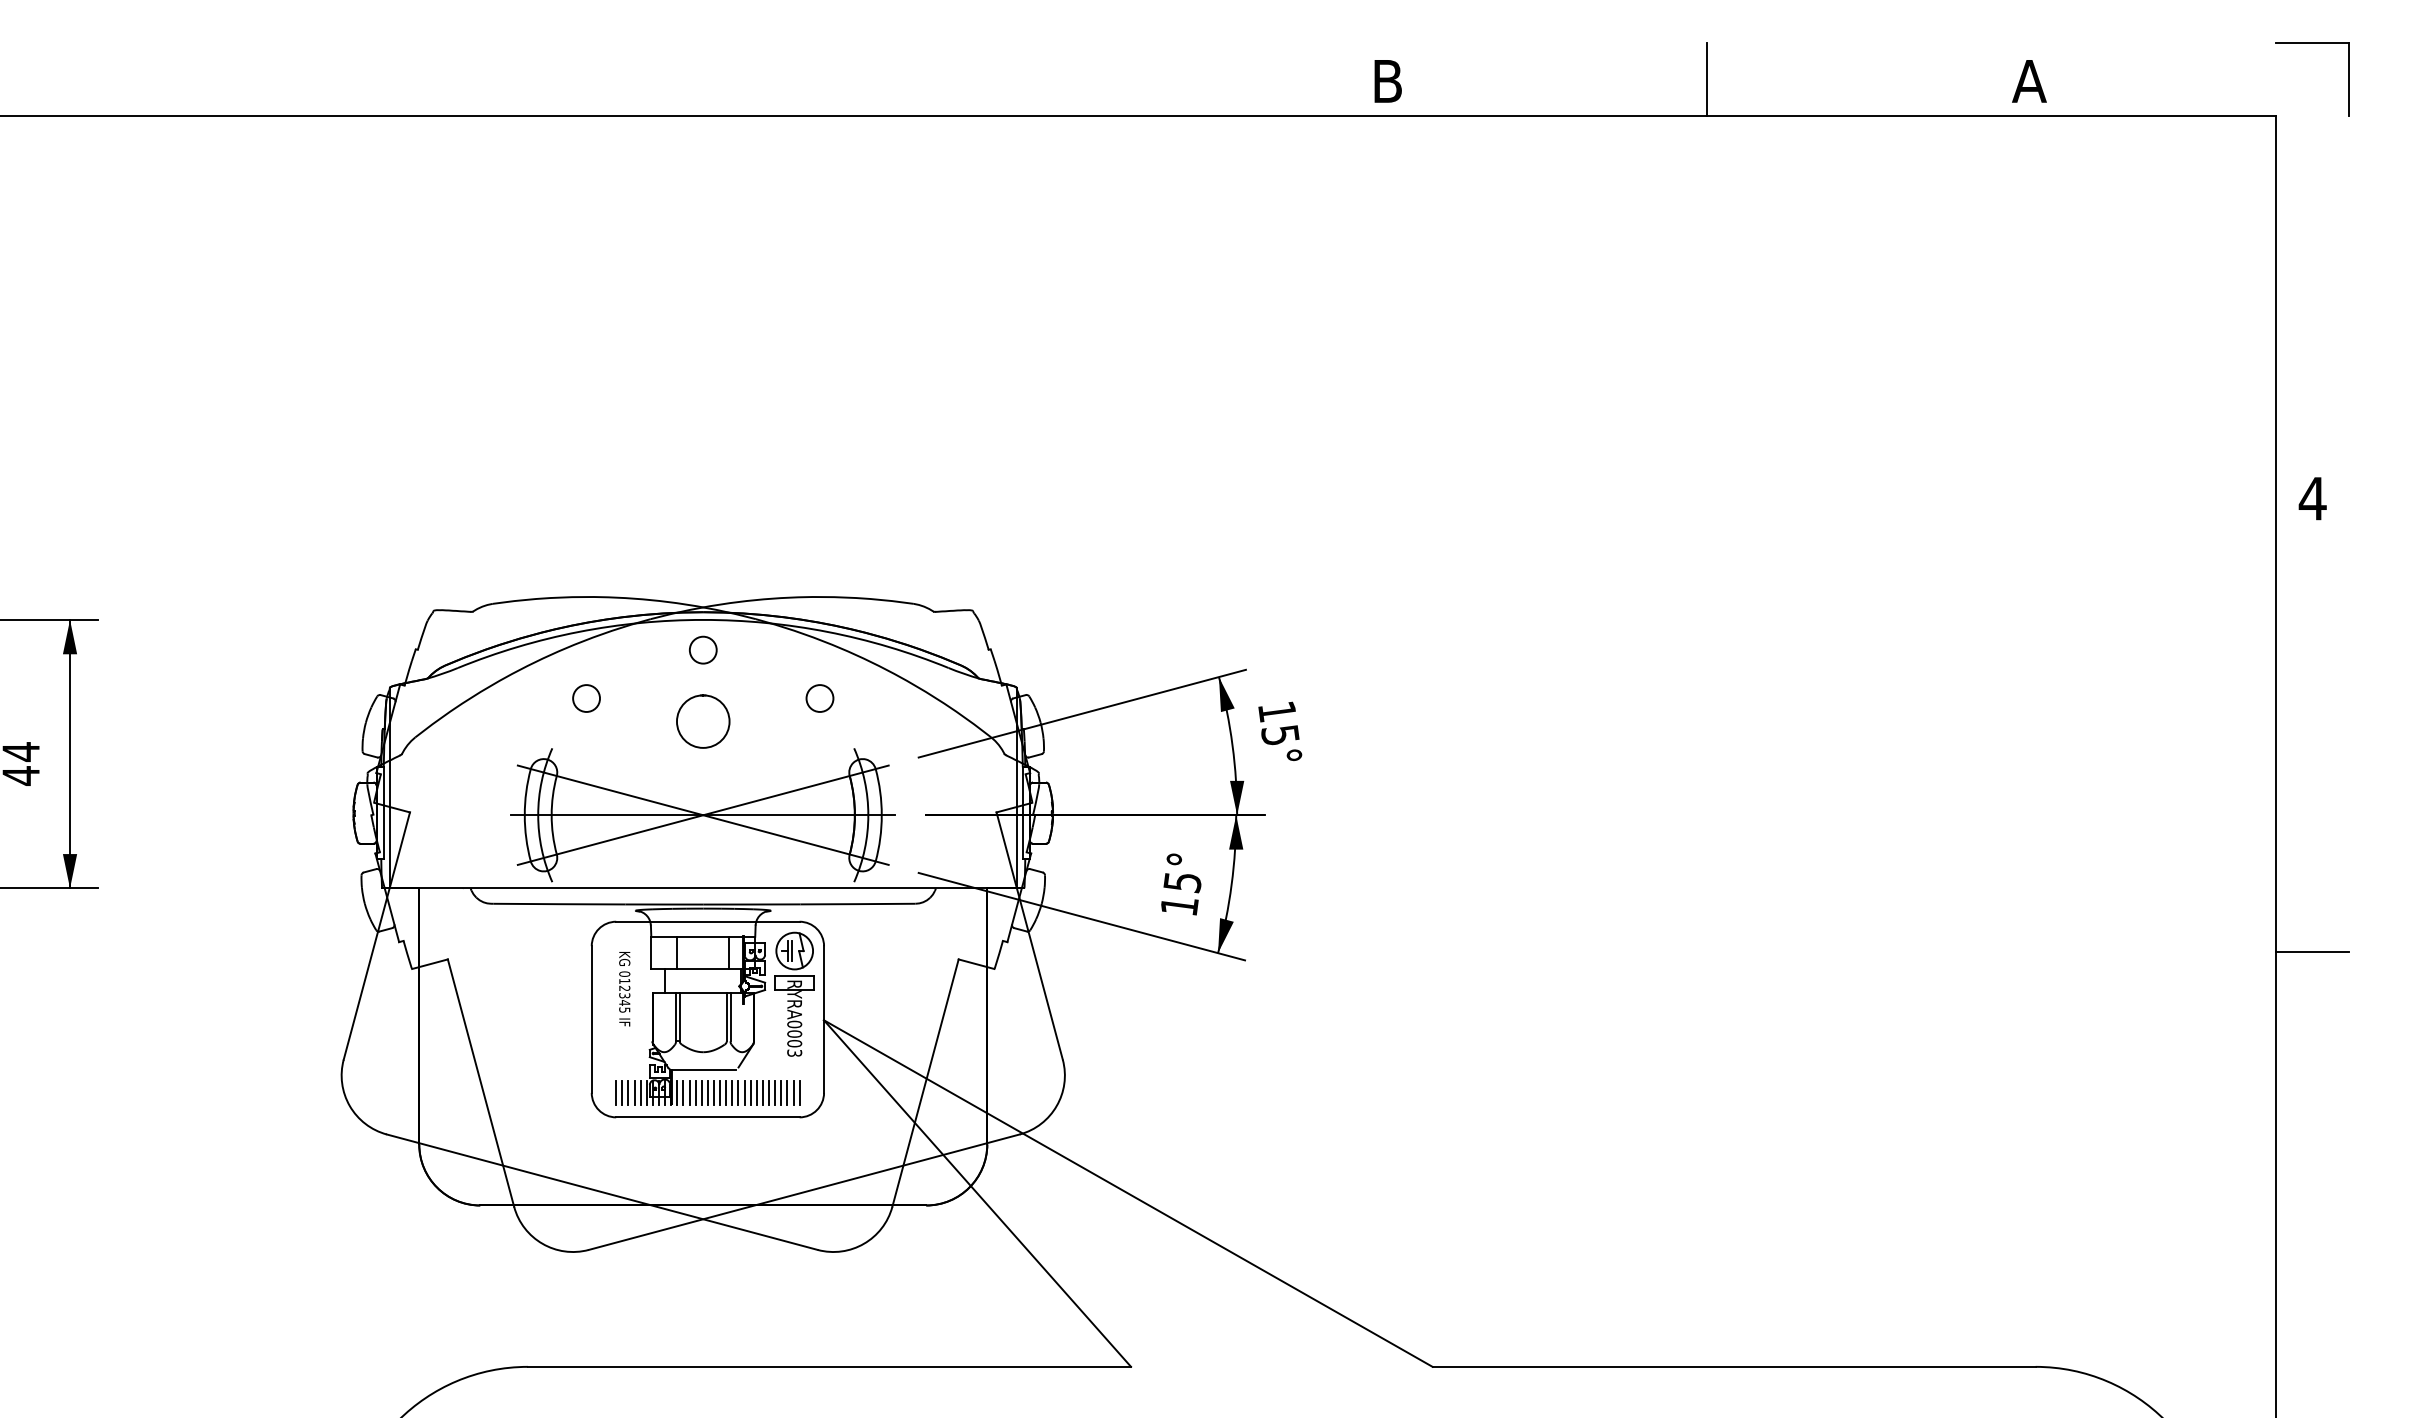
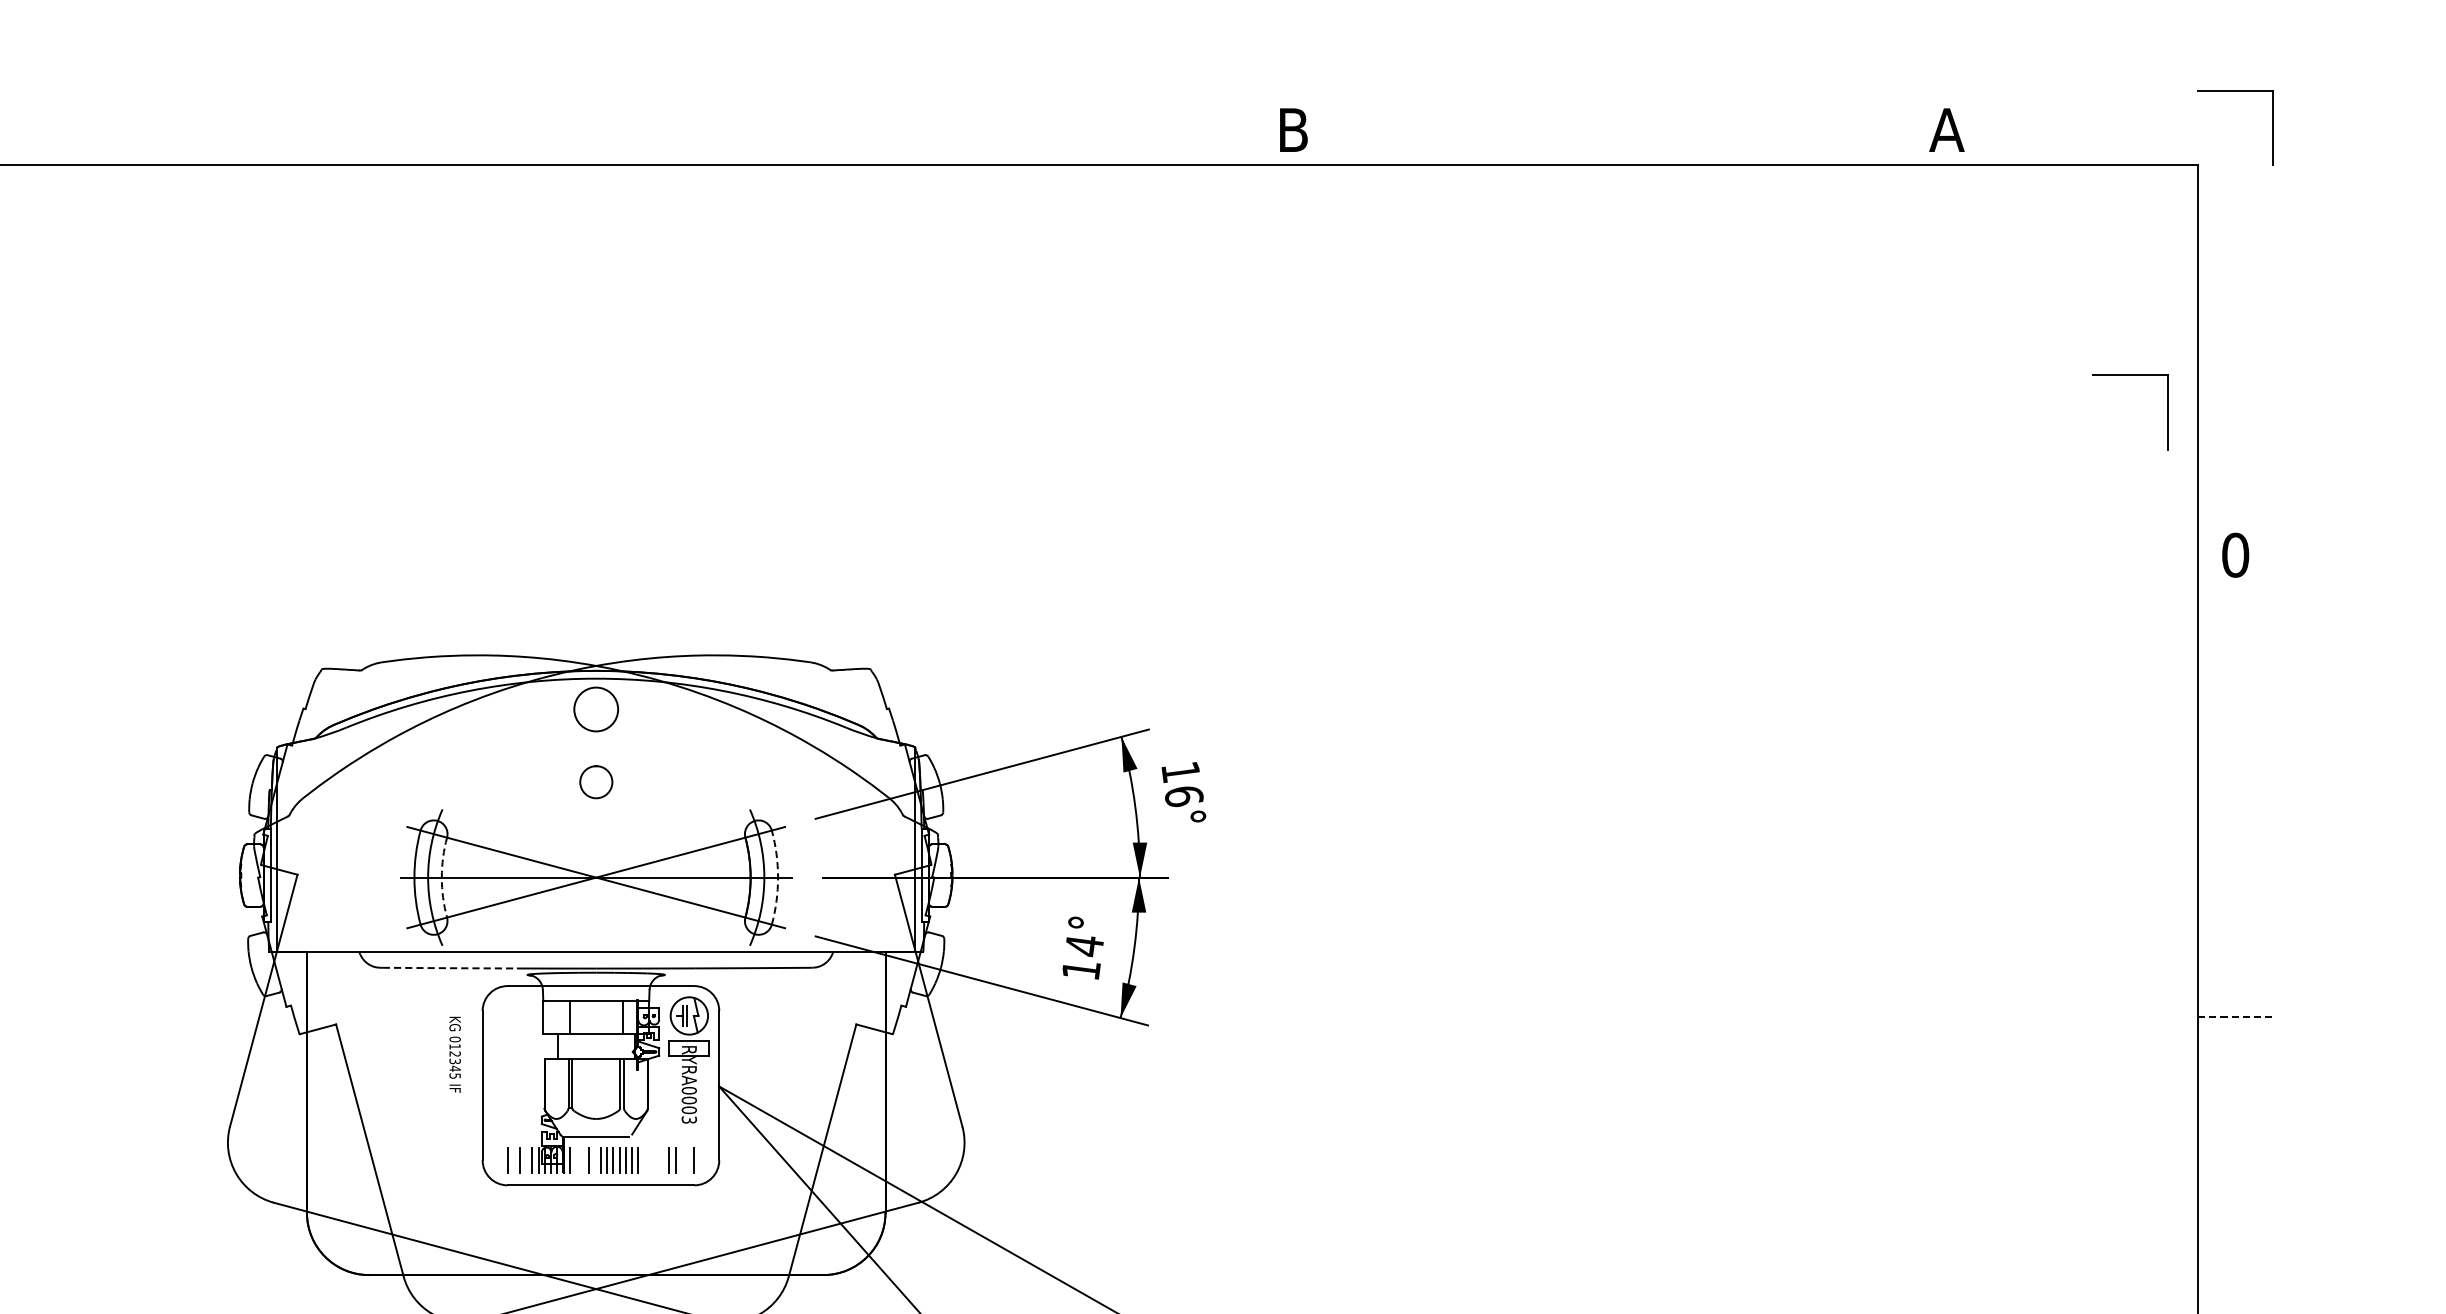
line: (1707, 79) -> (1619, 128), removed
part: (2209, 322) -> (2130, 375), added
text: (2312, 498) -> (2235, 555), 4 -> 0
circle: (702, 649) -> (595, 708), size x1.6
circle: (586, 698) -> (477, 758), removed
circle: (819, 698) -> (714, 758), removed
circle: (703, 721) -> (596, 782), size x0.6
text: (1280, 735) -> (1184, 796), 15° -> 16°
arc: (551, 815) -> (441, 877), solid -> dashed
arc: (881, 815) -> (777, 877), solid -> dashed
text: (1182, 883) -> (1084, 947), 15° -> 14°
line: (559, 904) -> (449, 968), solid -> dashed
line: (2312, 952) -> (2235, 1017), solid -> dashed
text: (624, 989) -> (454, 1055), moved
line: (622, 1092) -> (513, 1160), removed
line: (634, 1092) -> (526, 1160), removed
line: (683, 1092) -> (576, 1160), removed
line: (689, 1092) -> (582, 1160), removed
line: (701, 1092) -> (594, 1160), removed
line: (750, 1092) -> (644, 1160), removed
line: (756, 1092) -> (650, 1160), removed
line: (762, 1092) -> (656, 1160), removed
line: (769, 1092) -> (663, 1160), removed
line: (787, 1092) -> (682, 1160), removed
line: (793, 1092) -> (688, 1160), removed

